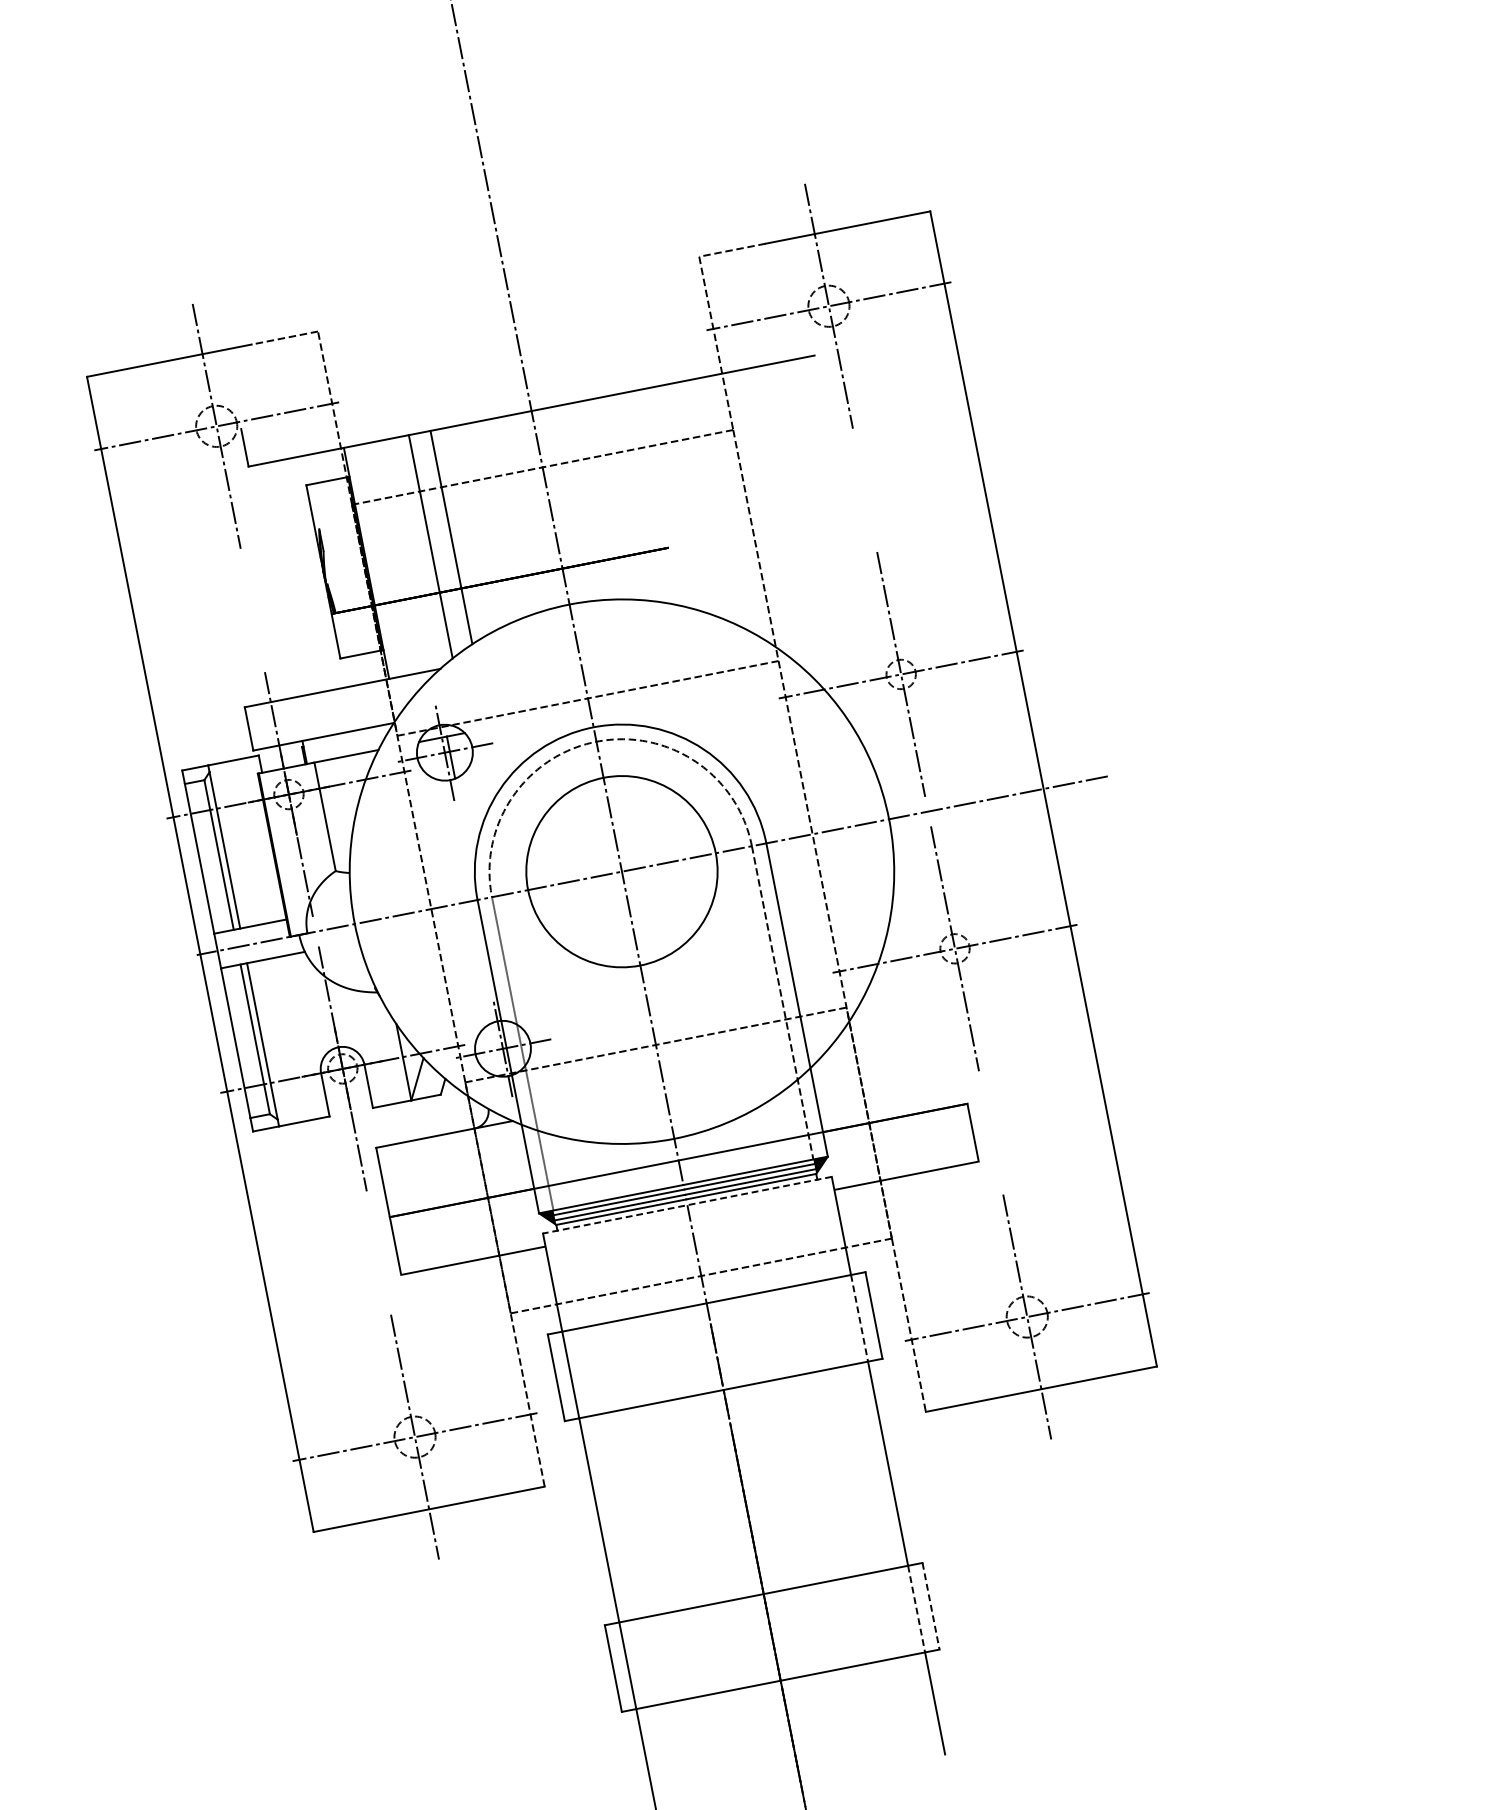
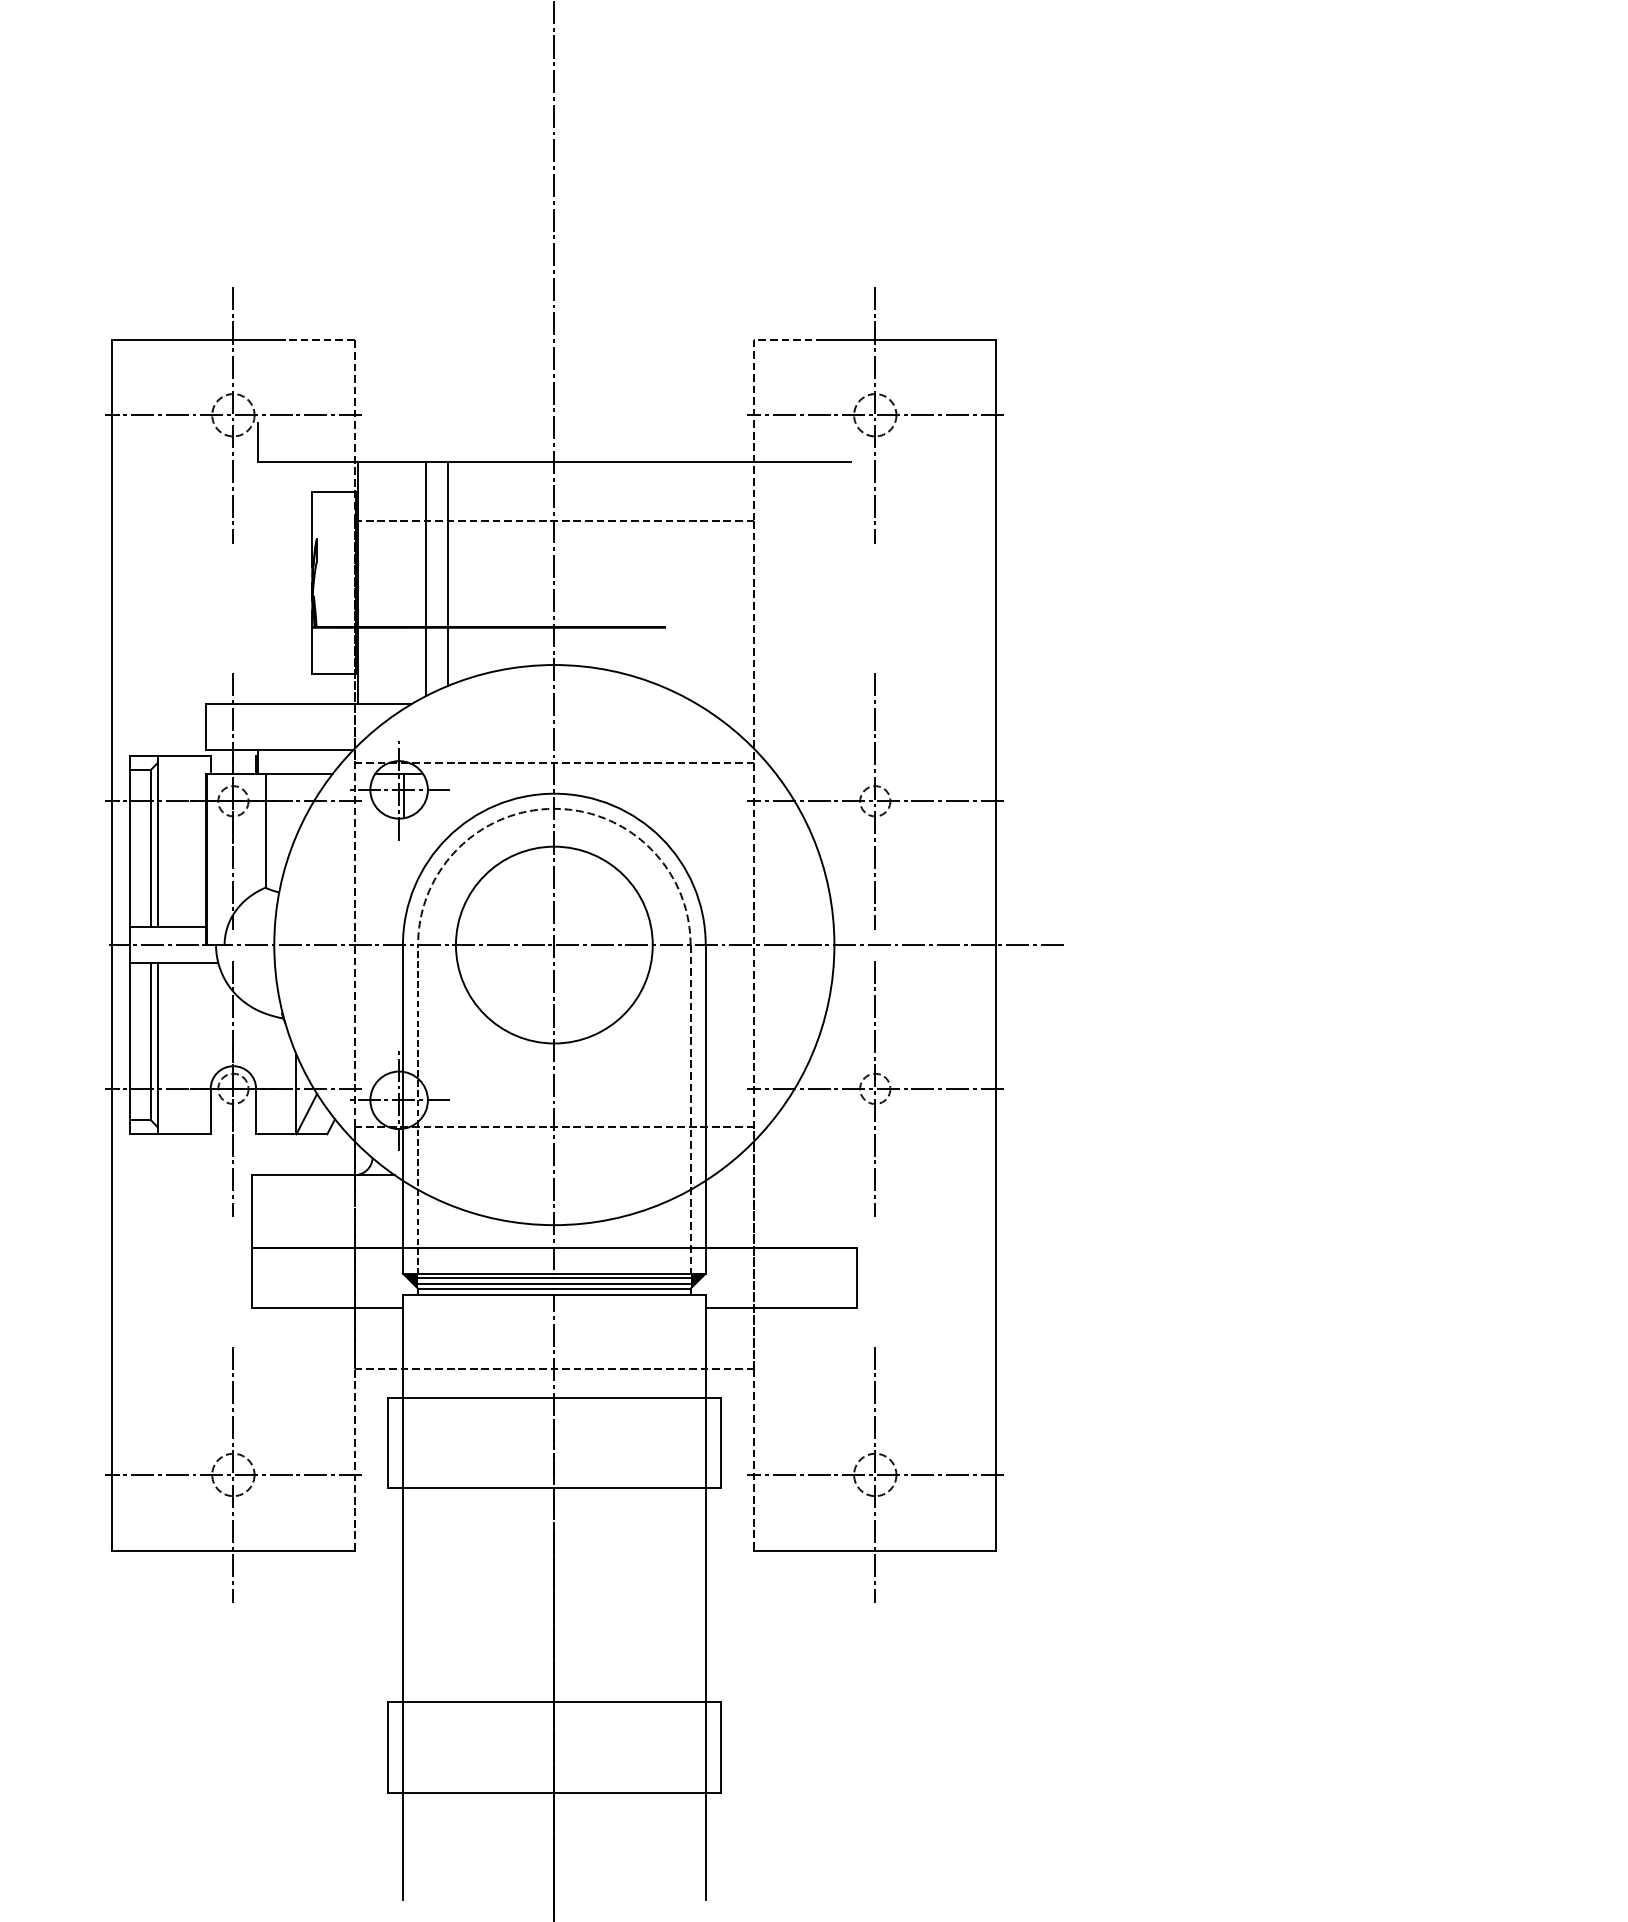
line: (686, 1205) -> (553, 1294), dashed -> solid
line: (859, 1318) -> (705, 1443), dashed -> solid
line: (930, 1606) -> (720, 1748), dashed -> solid
line: (916, 1609) -> (705, 1748), dashed -> solid

